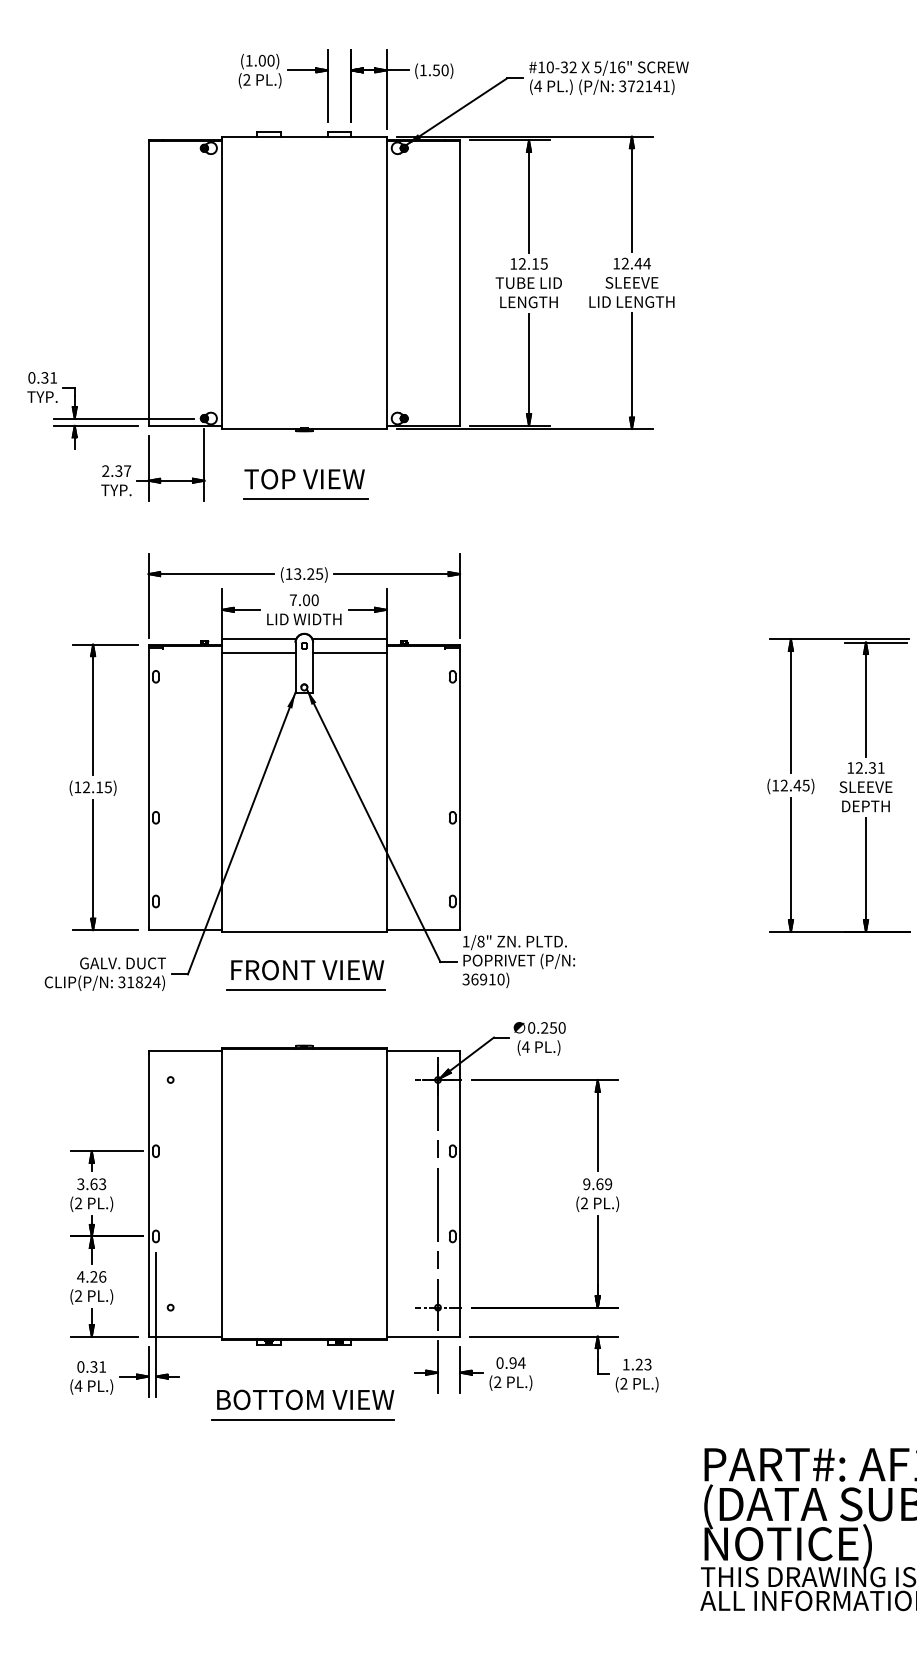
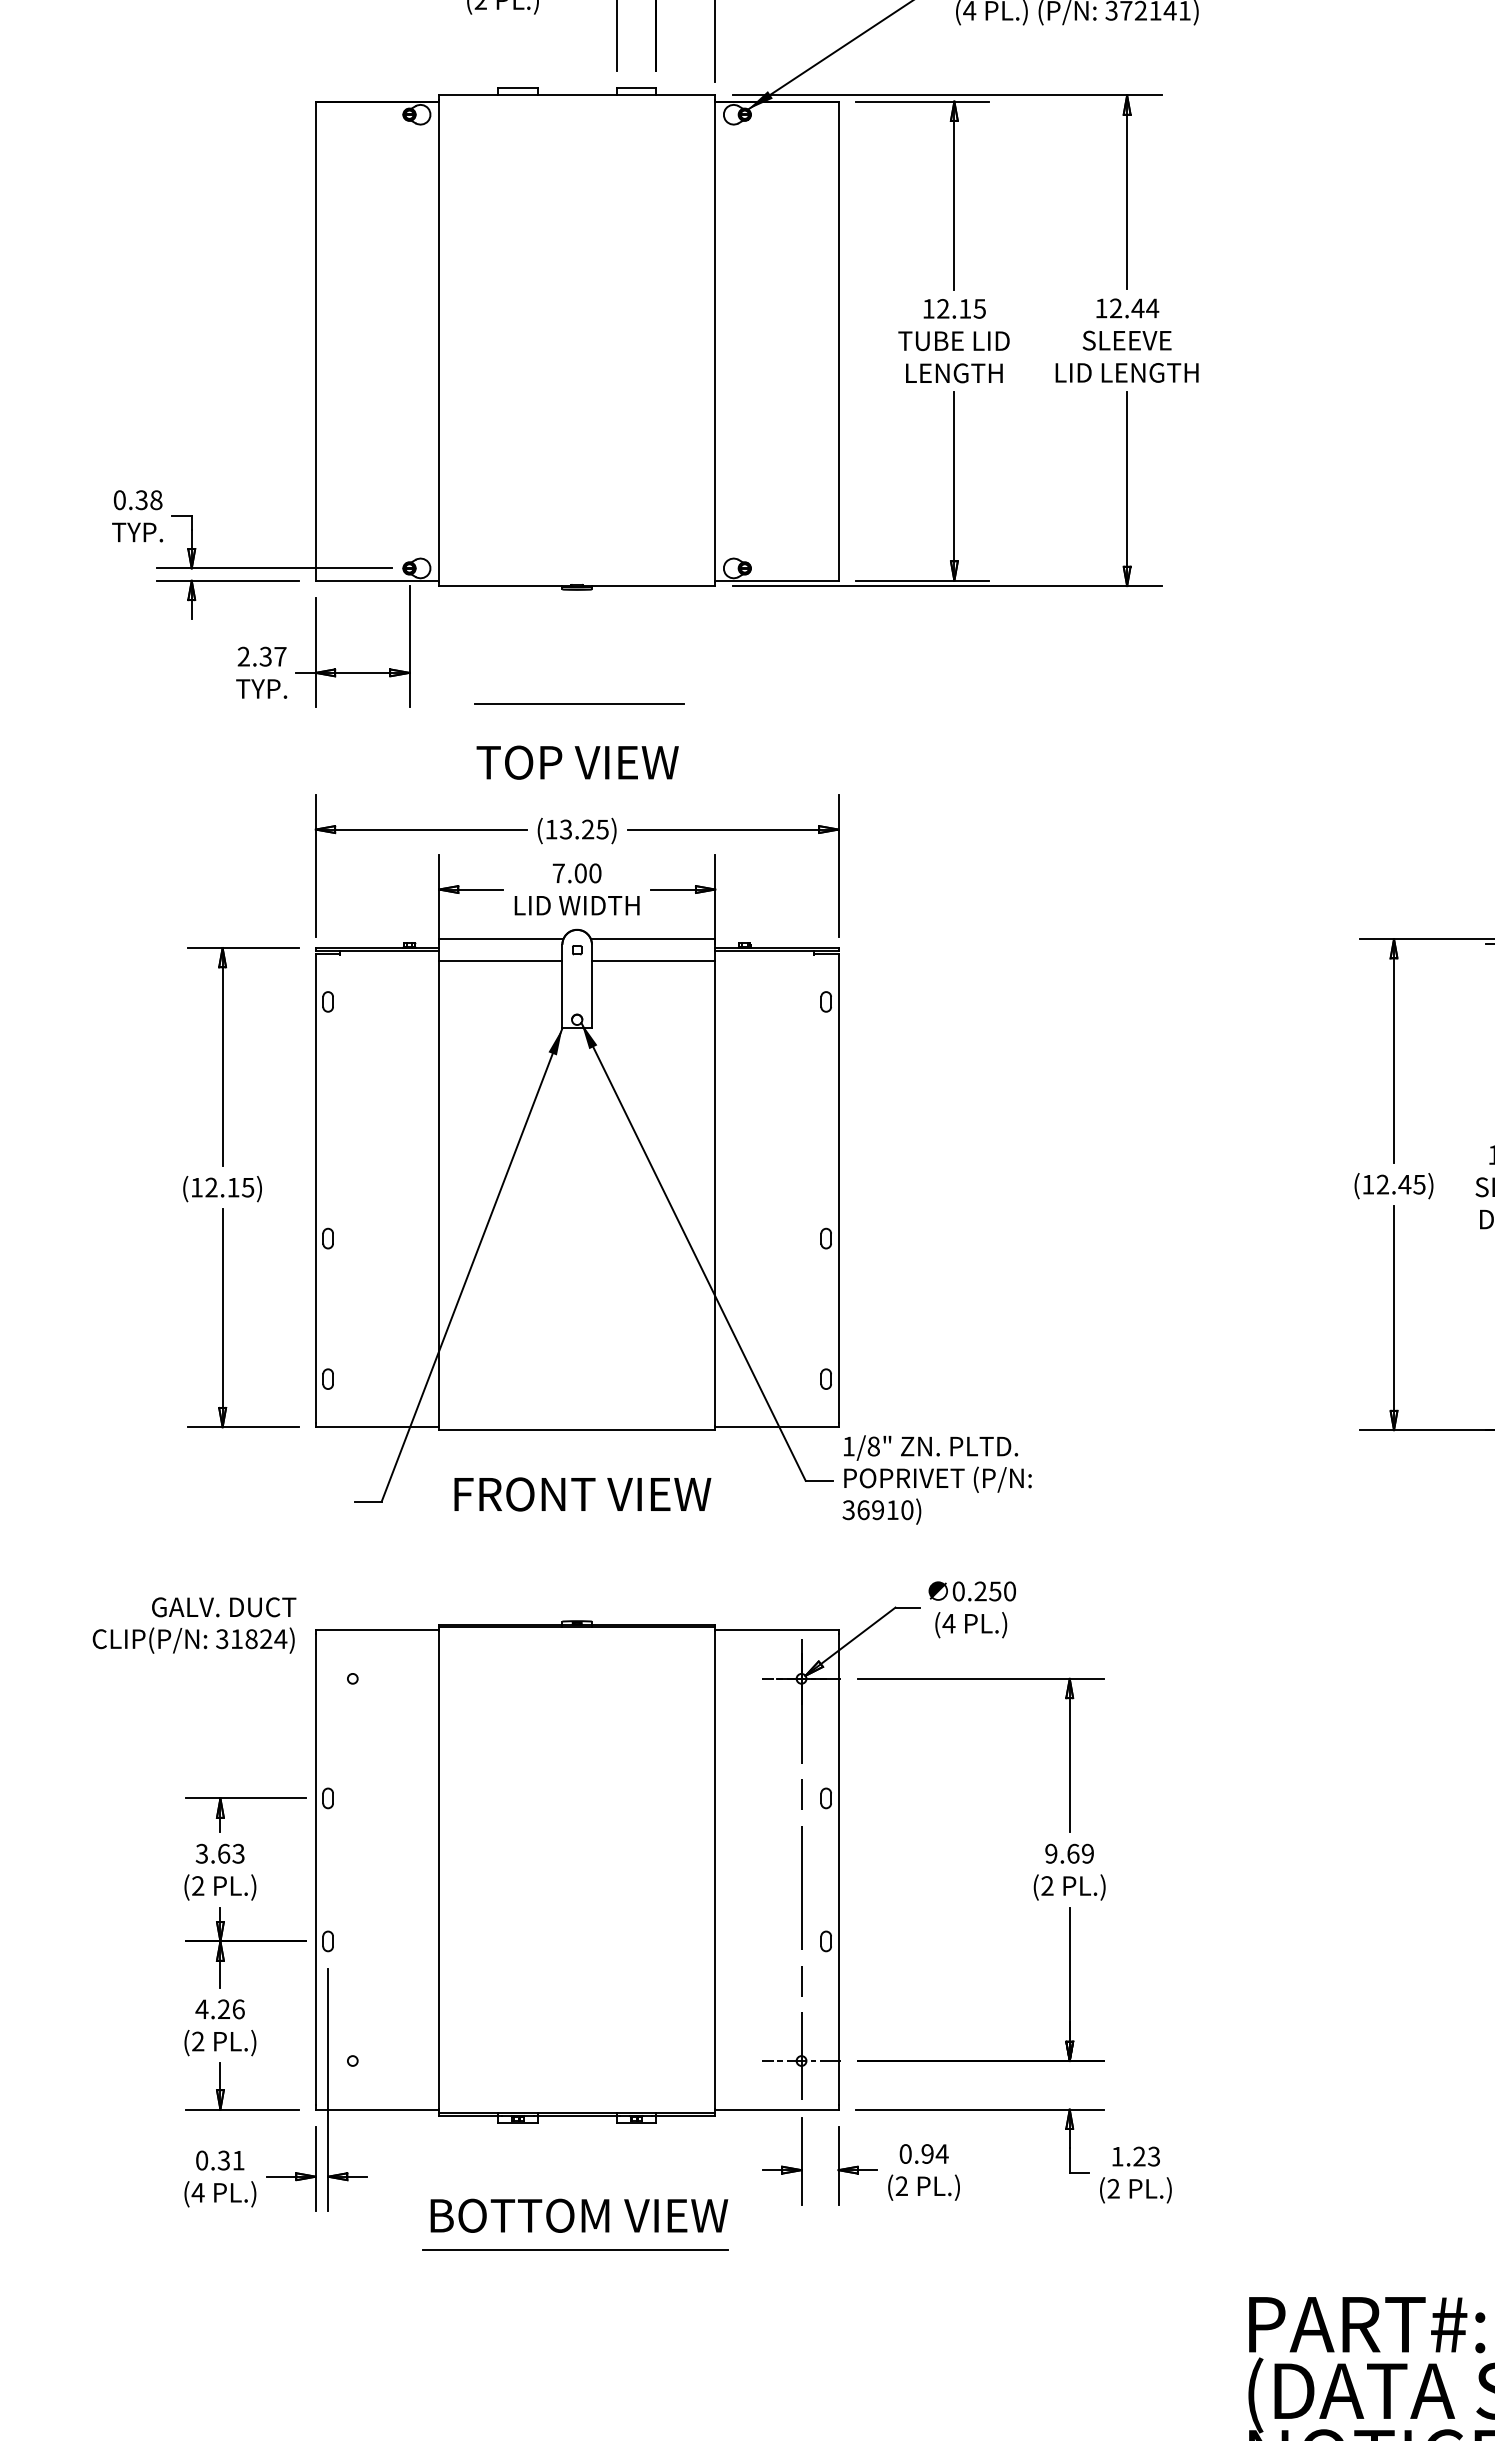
text: (53, 377) -> (156, 499), 0.31 -> 0.38
text: (304, 479) -> (577, 763), moved
text: (104, 973) -> (193, 1624), moved
line: (305, 990) -> (579, 1528), removed

